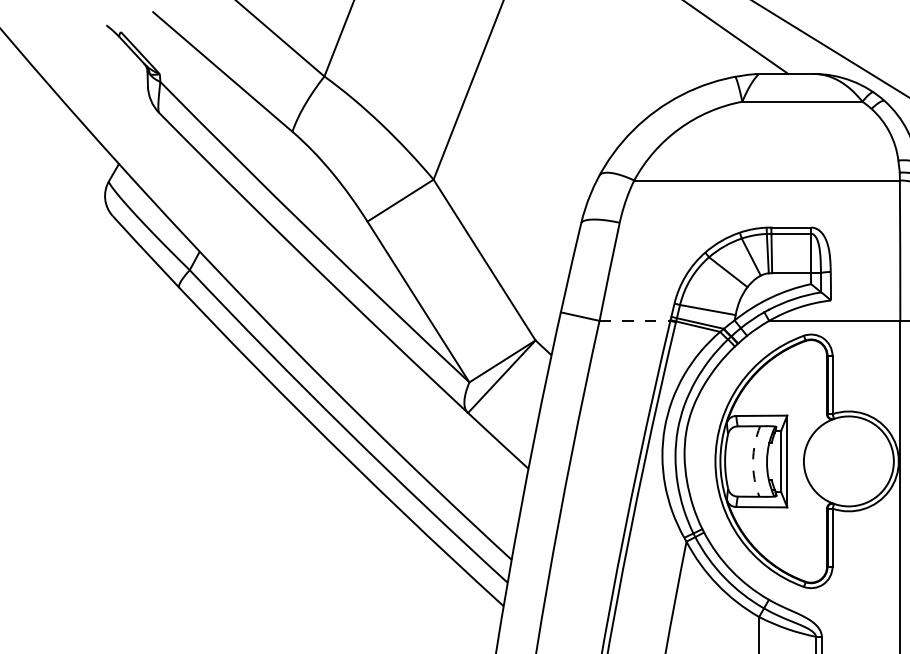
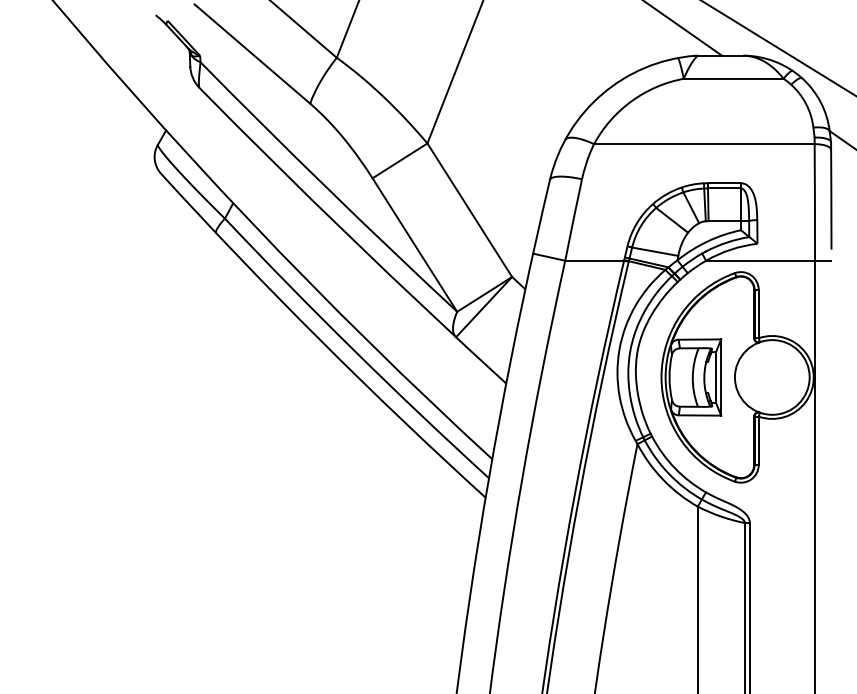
line: (635, 320) -> (595, 260), dashed -> solid
arc: (752, 461) -> (692, 377), dashed -> solid

